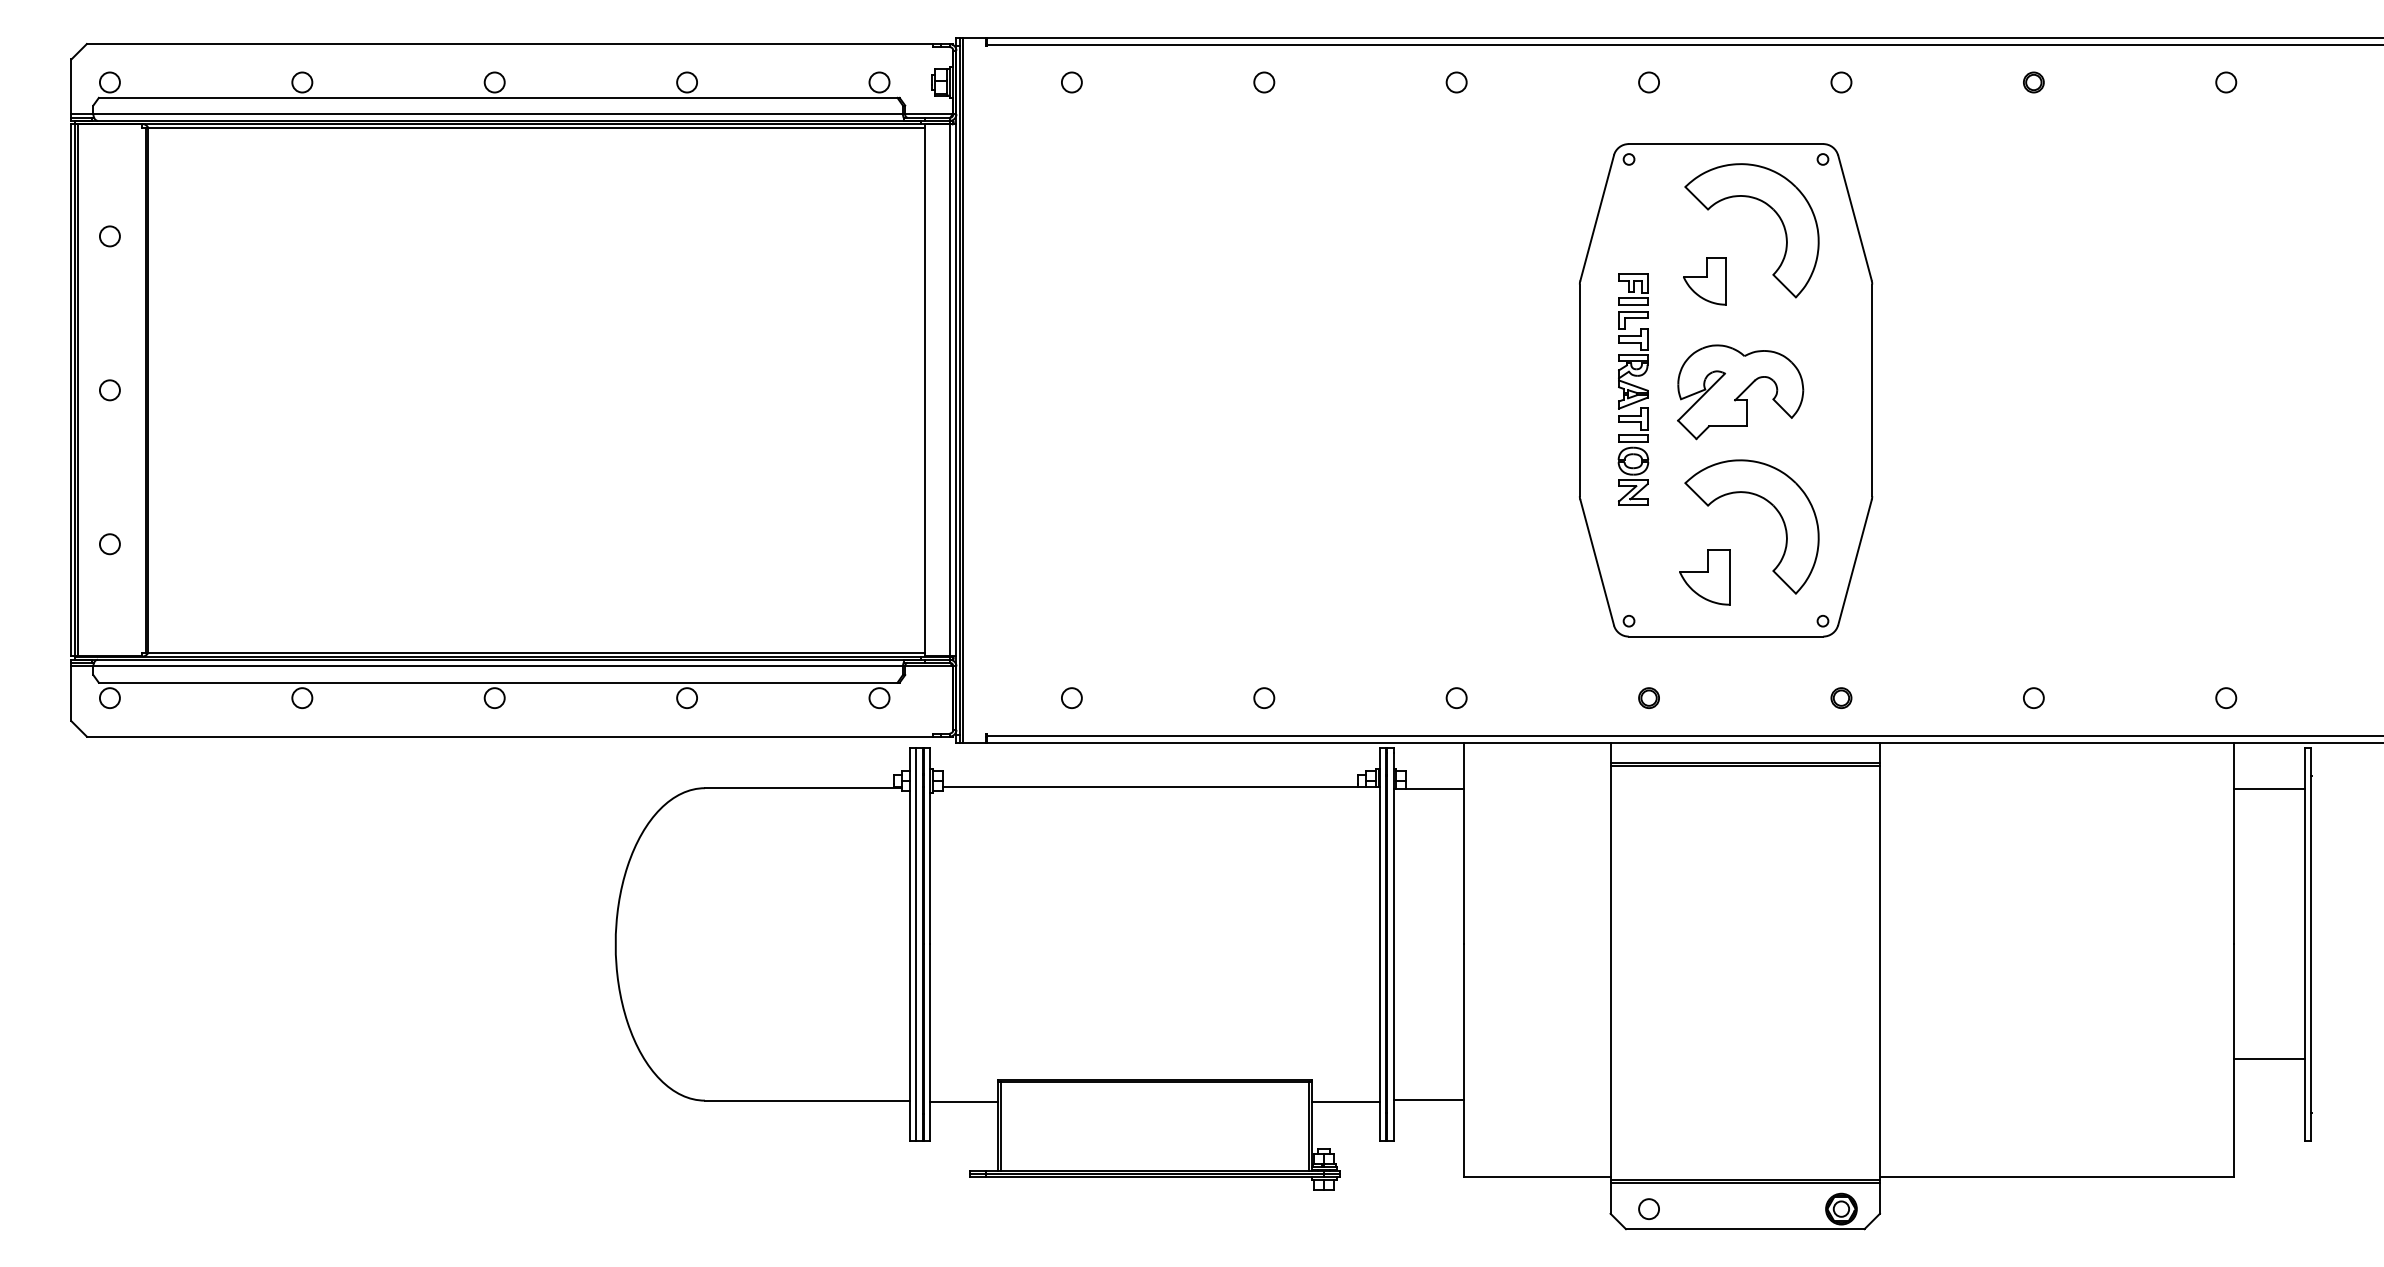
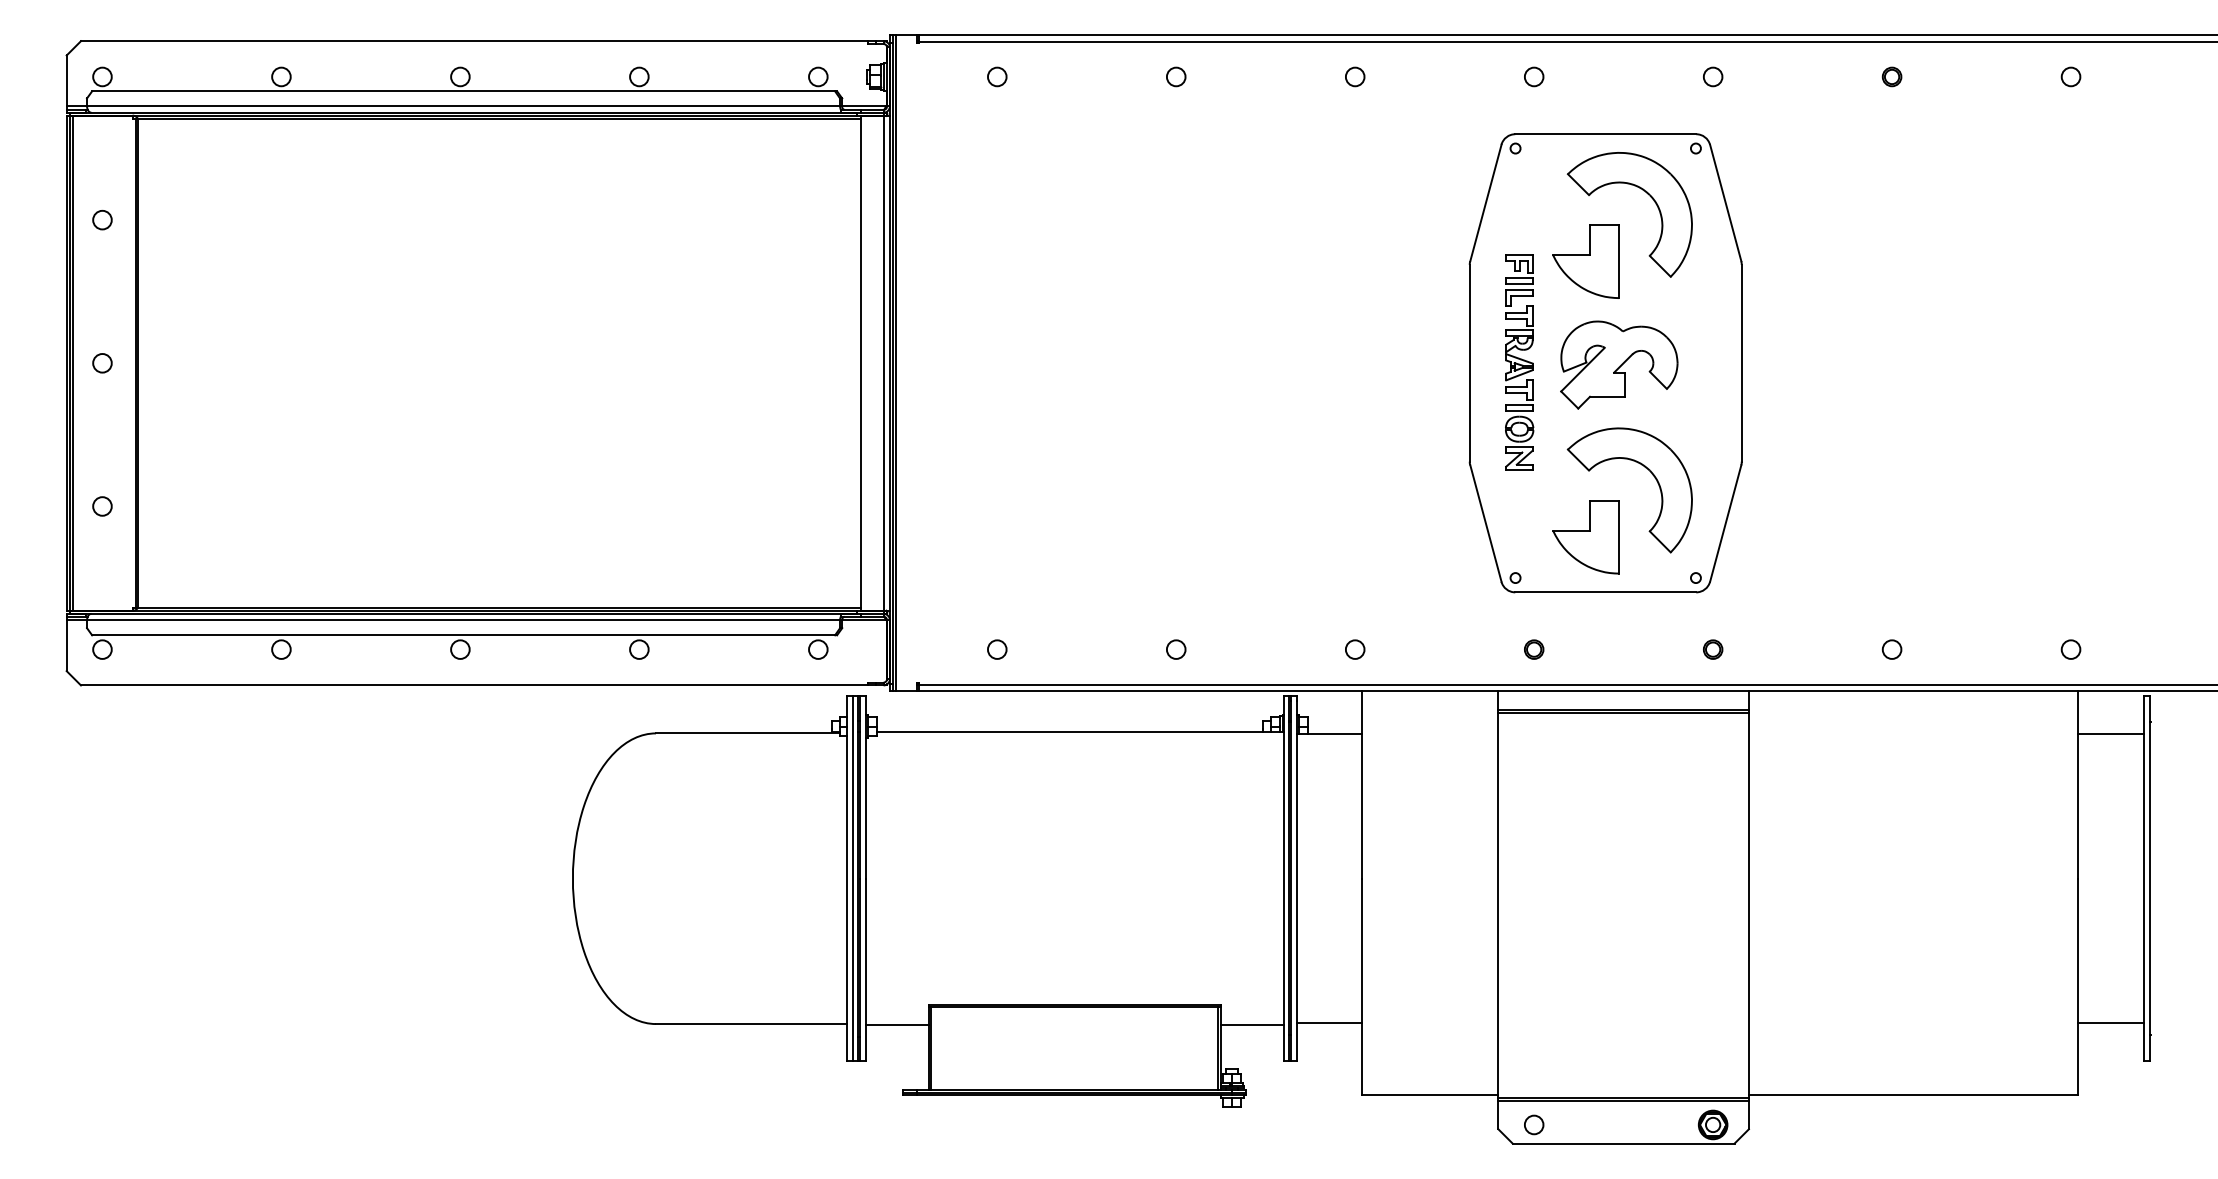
part: (1704, 281) -> (1585, 262), size x1.67
part: (1704, 577) -> (1585, 537), size x1.43
line: (2268, 1058) -> (2110, 1022), moved

